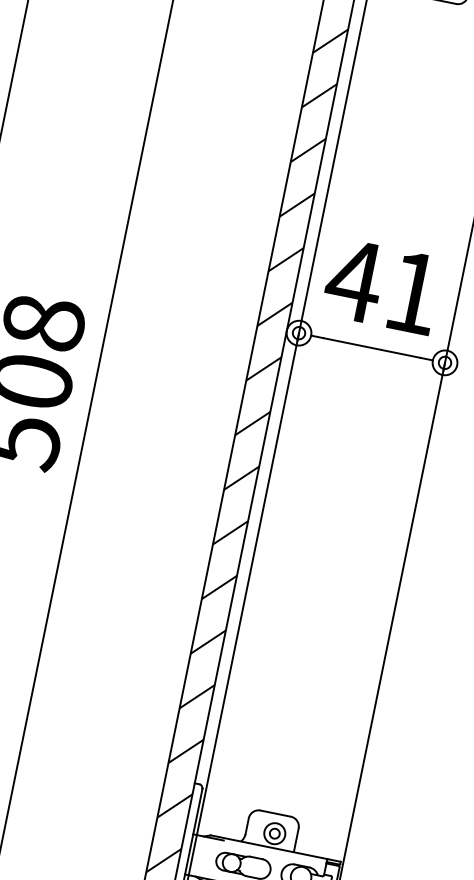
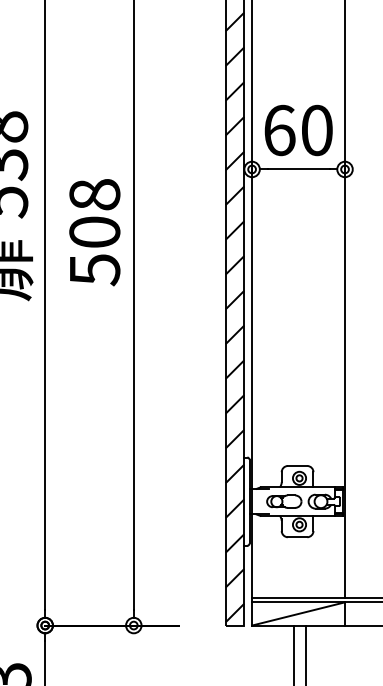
text: (382, 286) -> (297, 130), 41 -> 60

